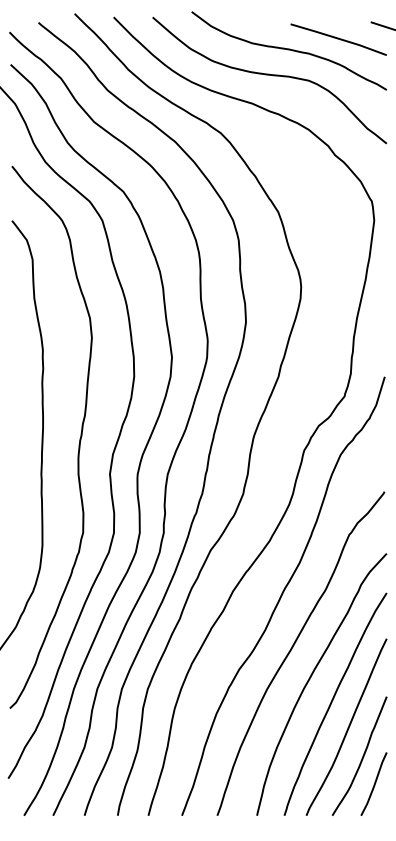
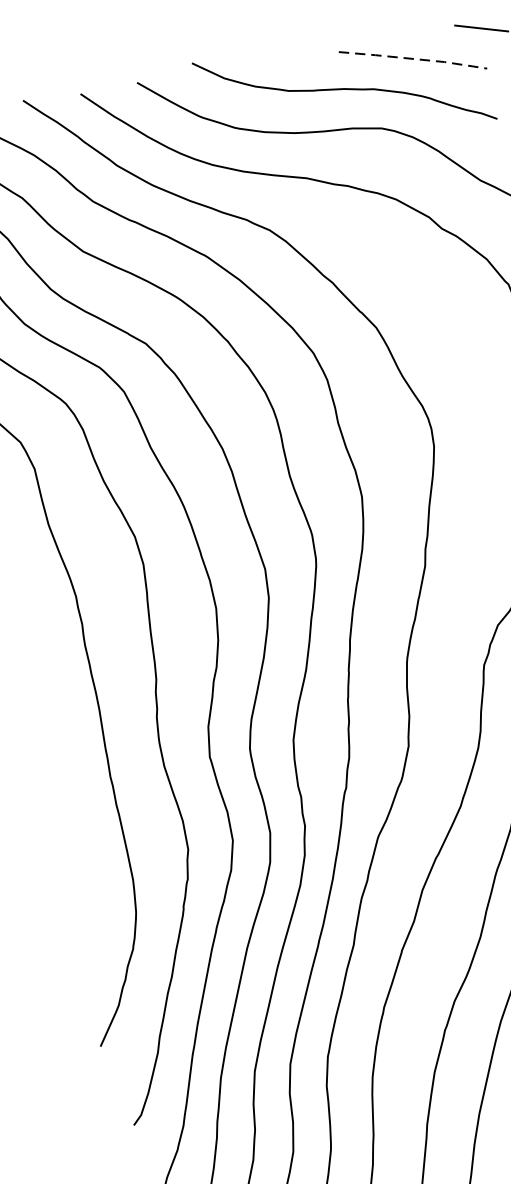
line: (339, 39) -> (414, 59), solid -> dashed

